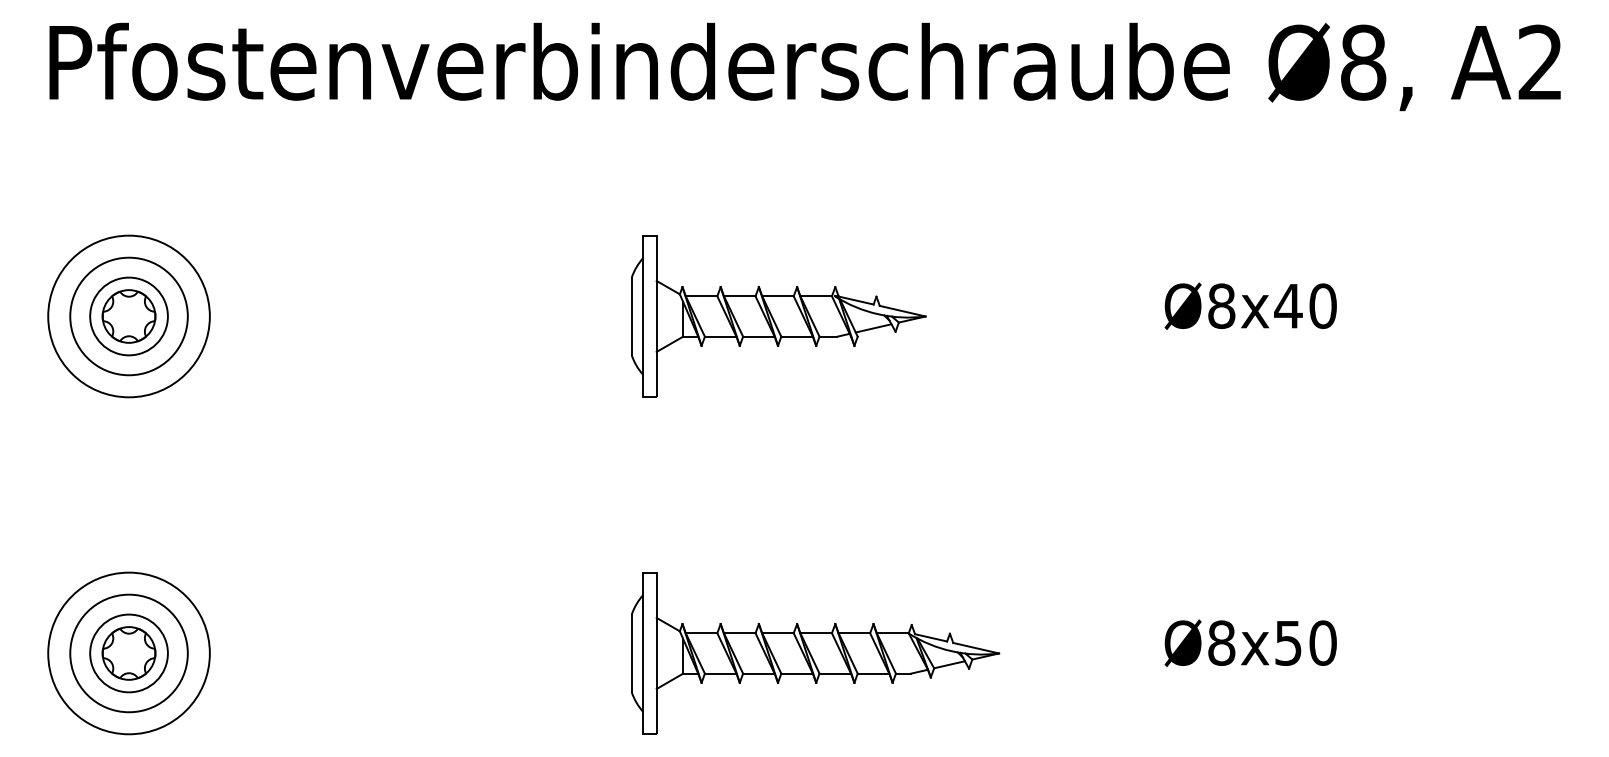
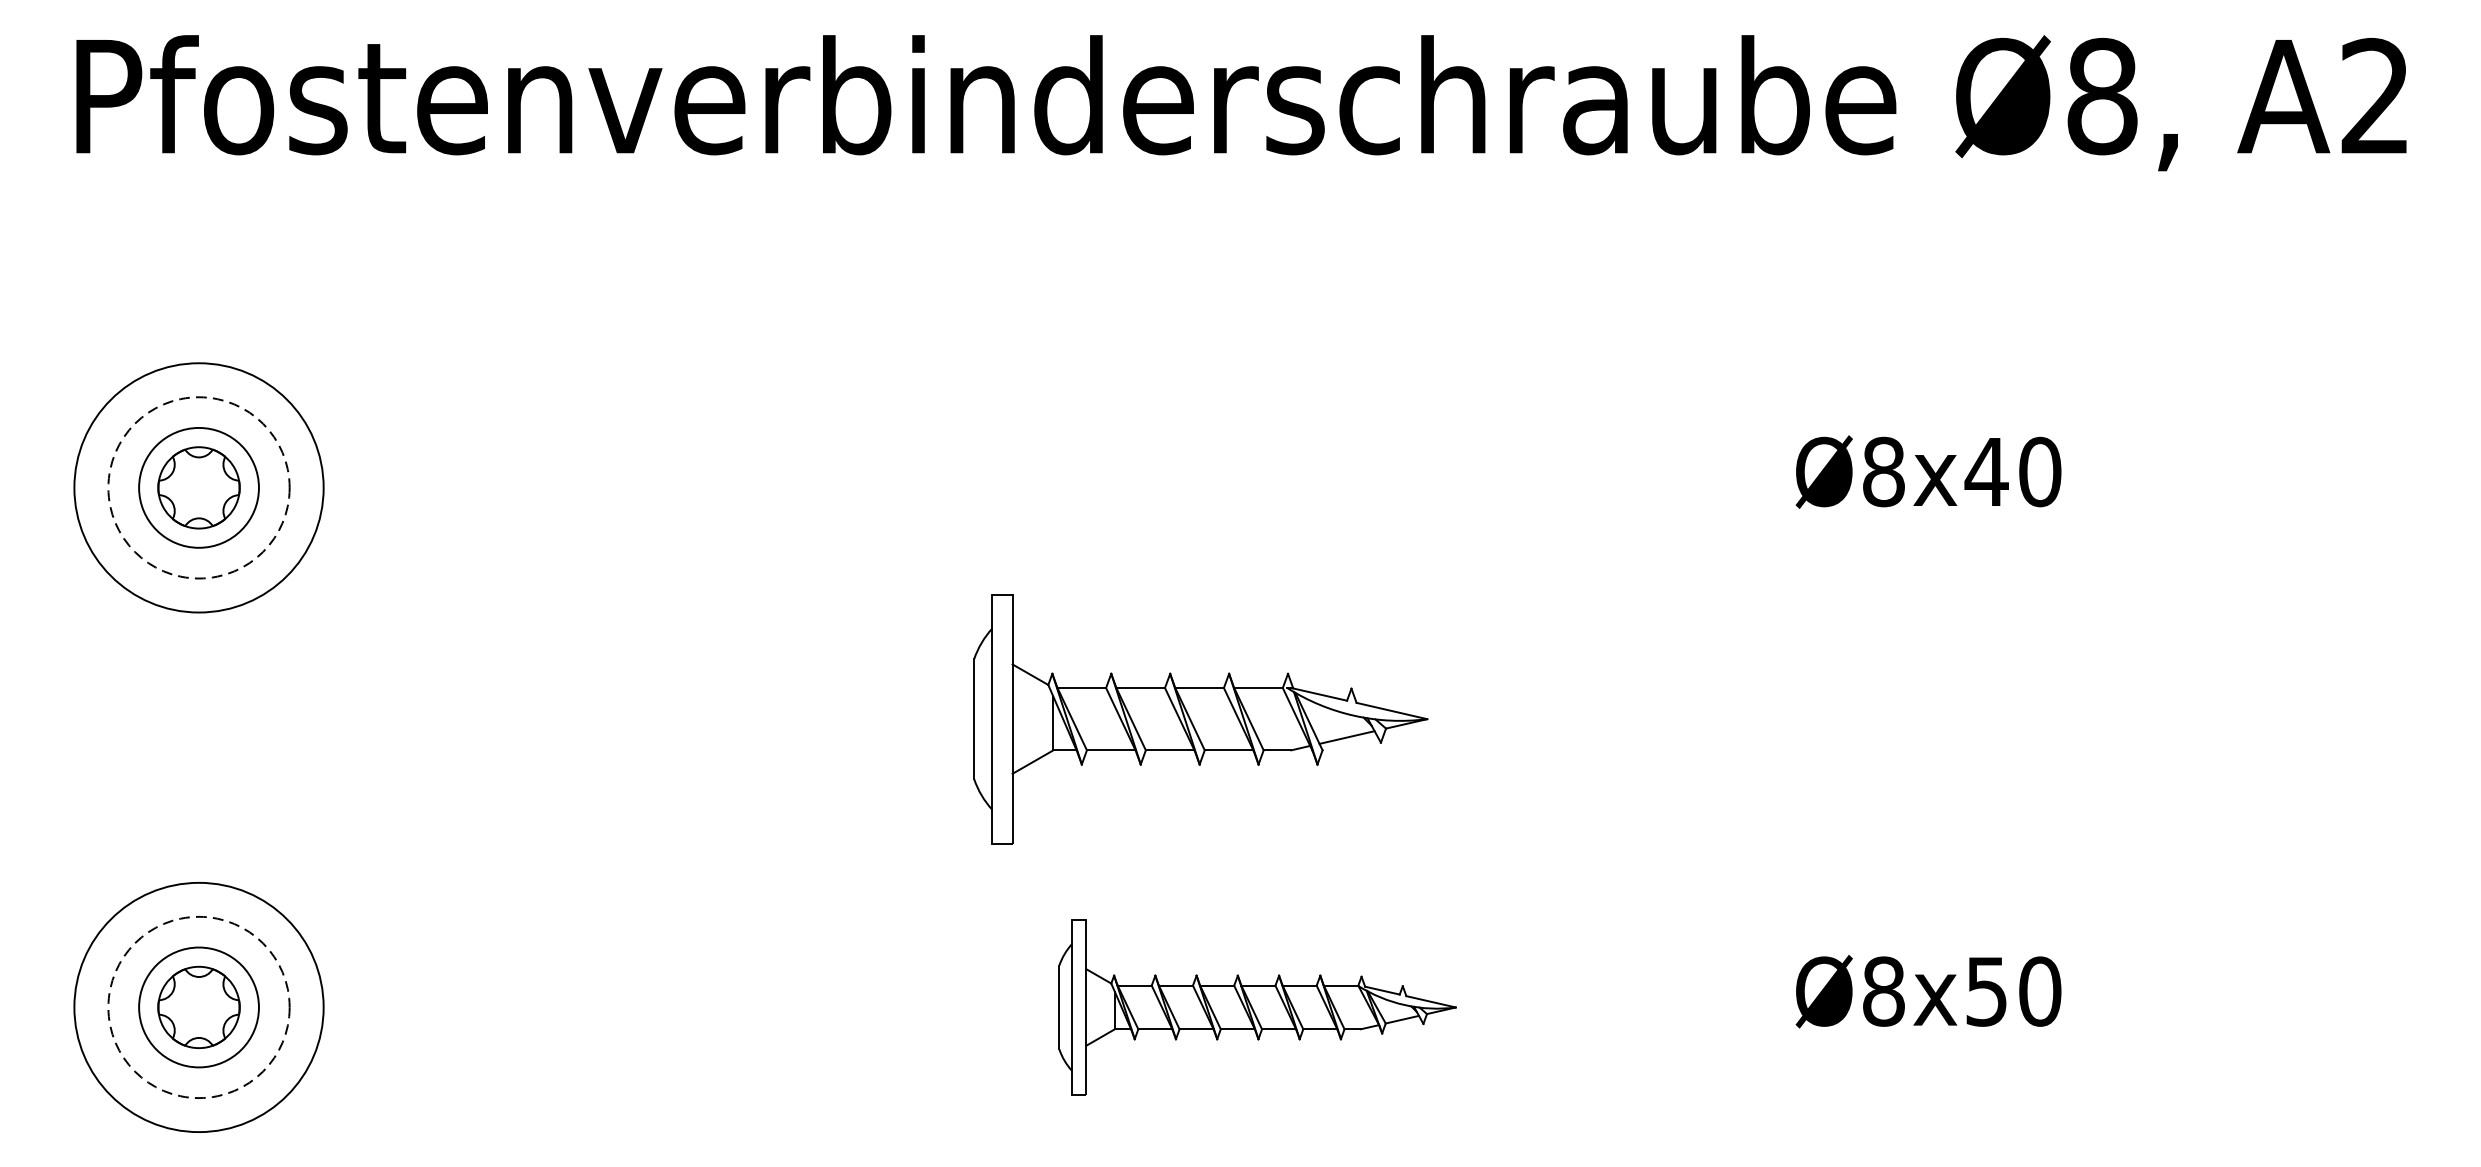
circle: (128, 316) -> (198, 487), solid -> dashed
part: (778, 316) -> (1200, 719), moved
circle: (128, 653) -> (198, 1007), solid -> dashed
part: (815, 653) -> (1257, 1007), size x0.7

